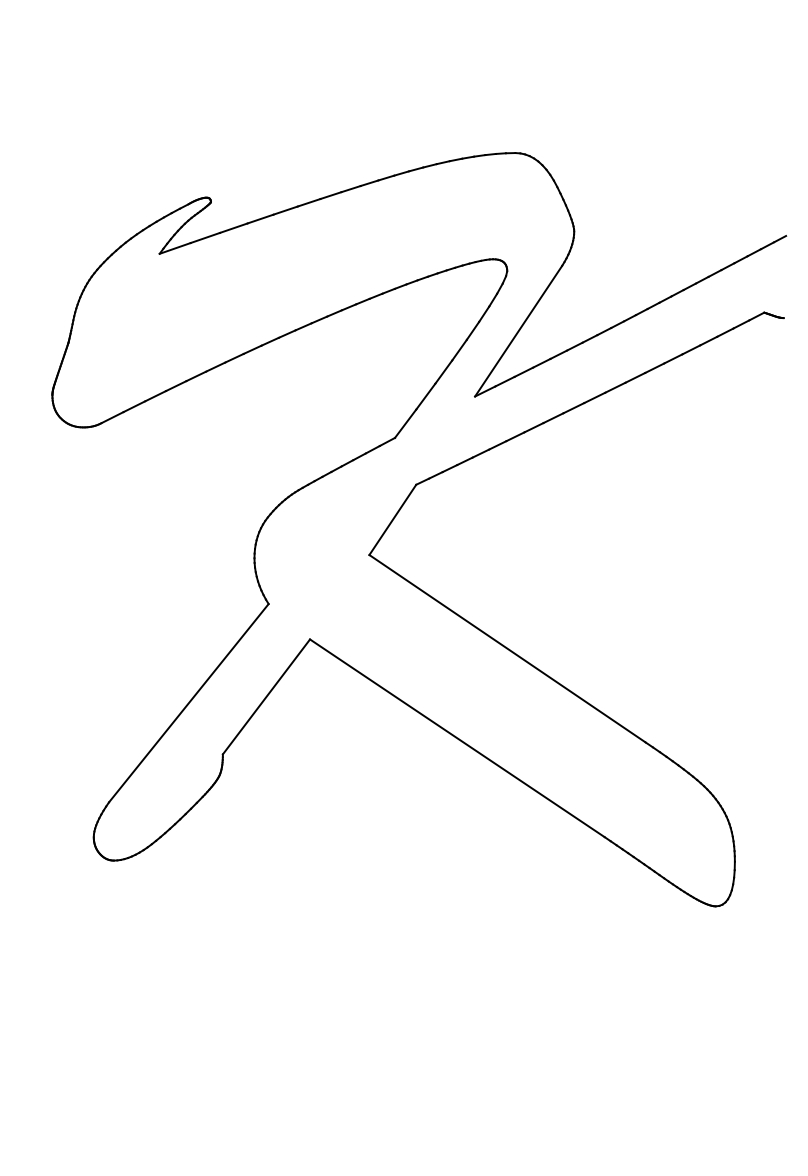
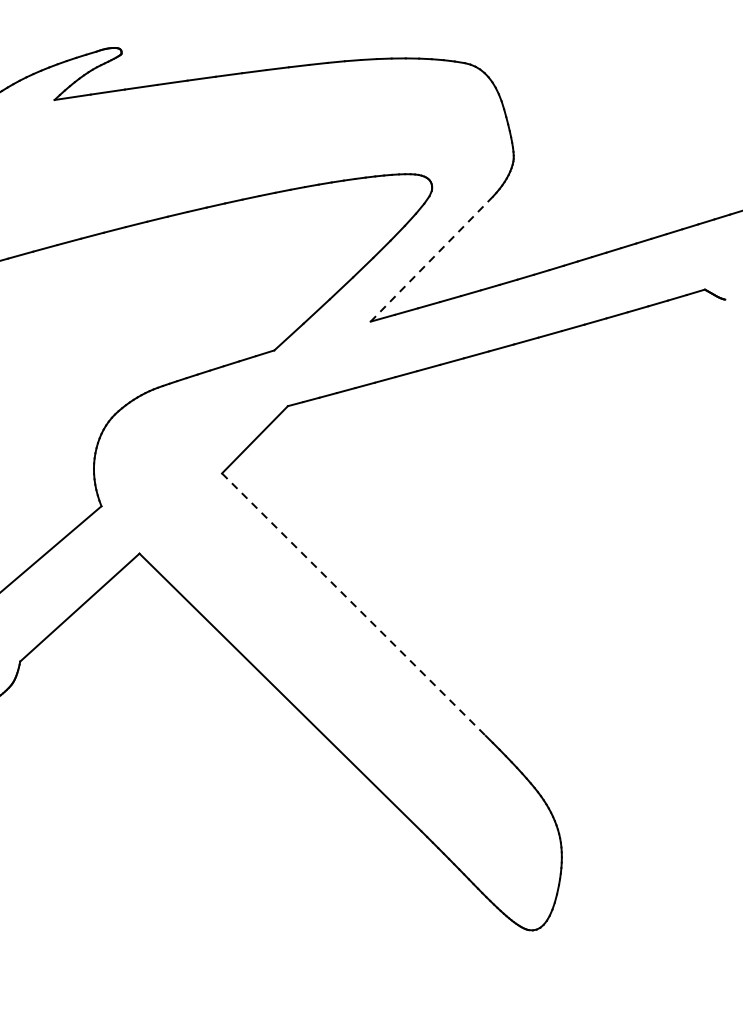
line: (518, 331) -> (431, 259), solid -> dashed
line: (507, 648) -> (354, 604), solid -> dashed

